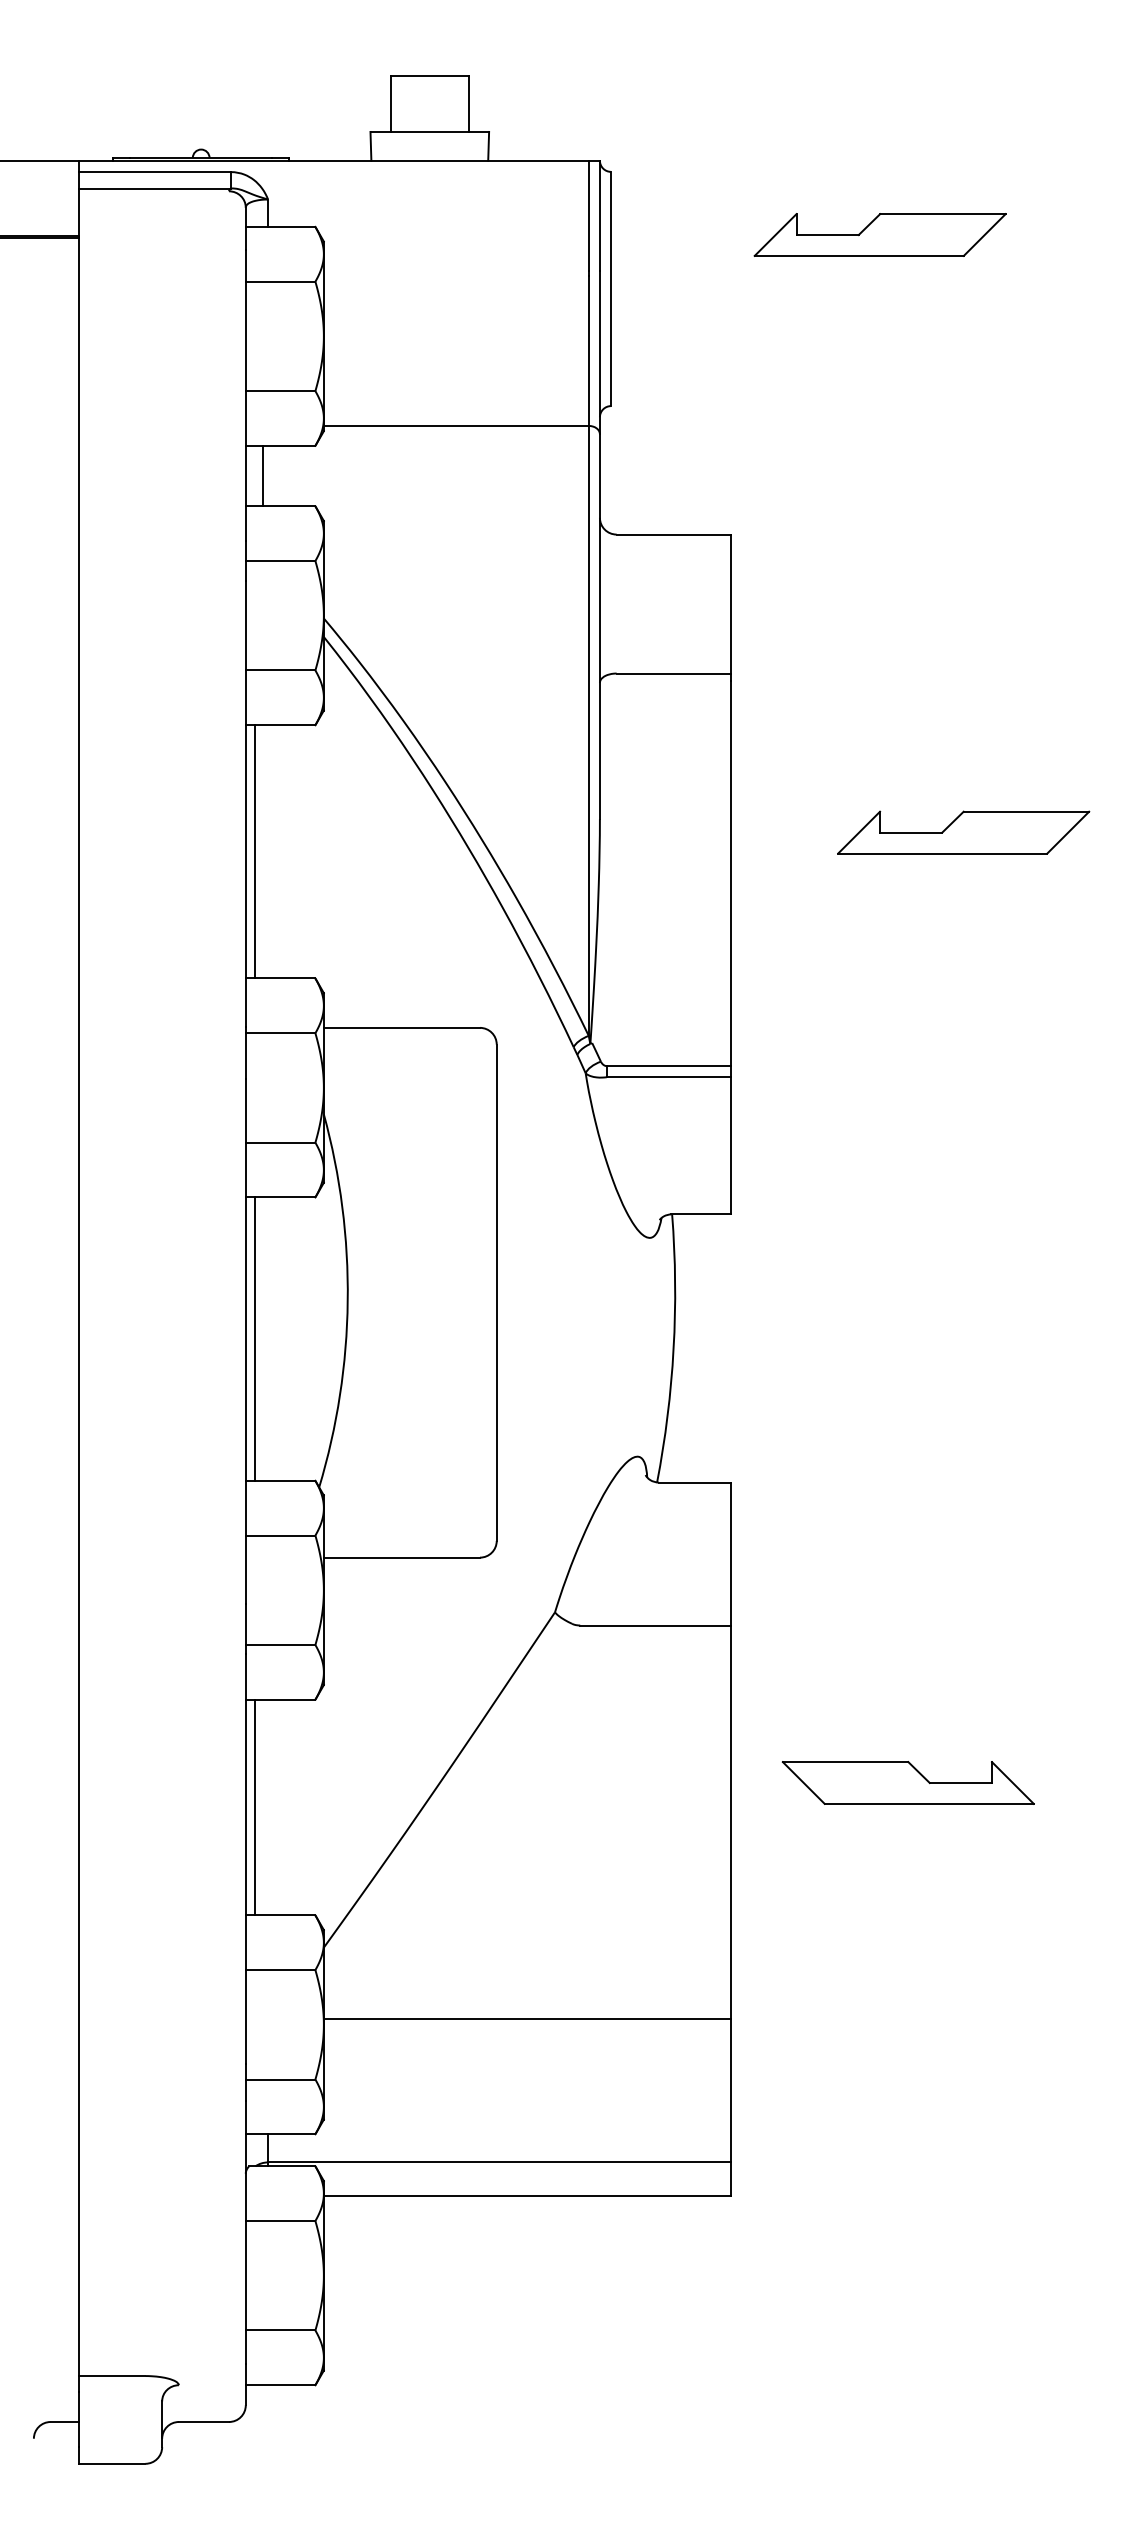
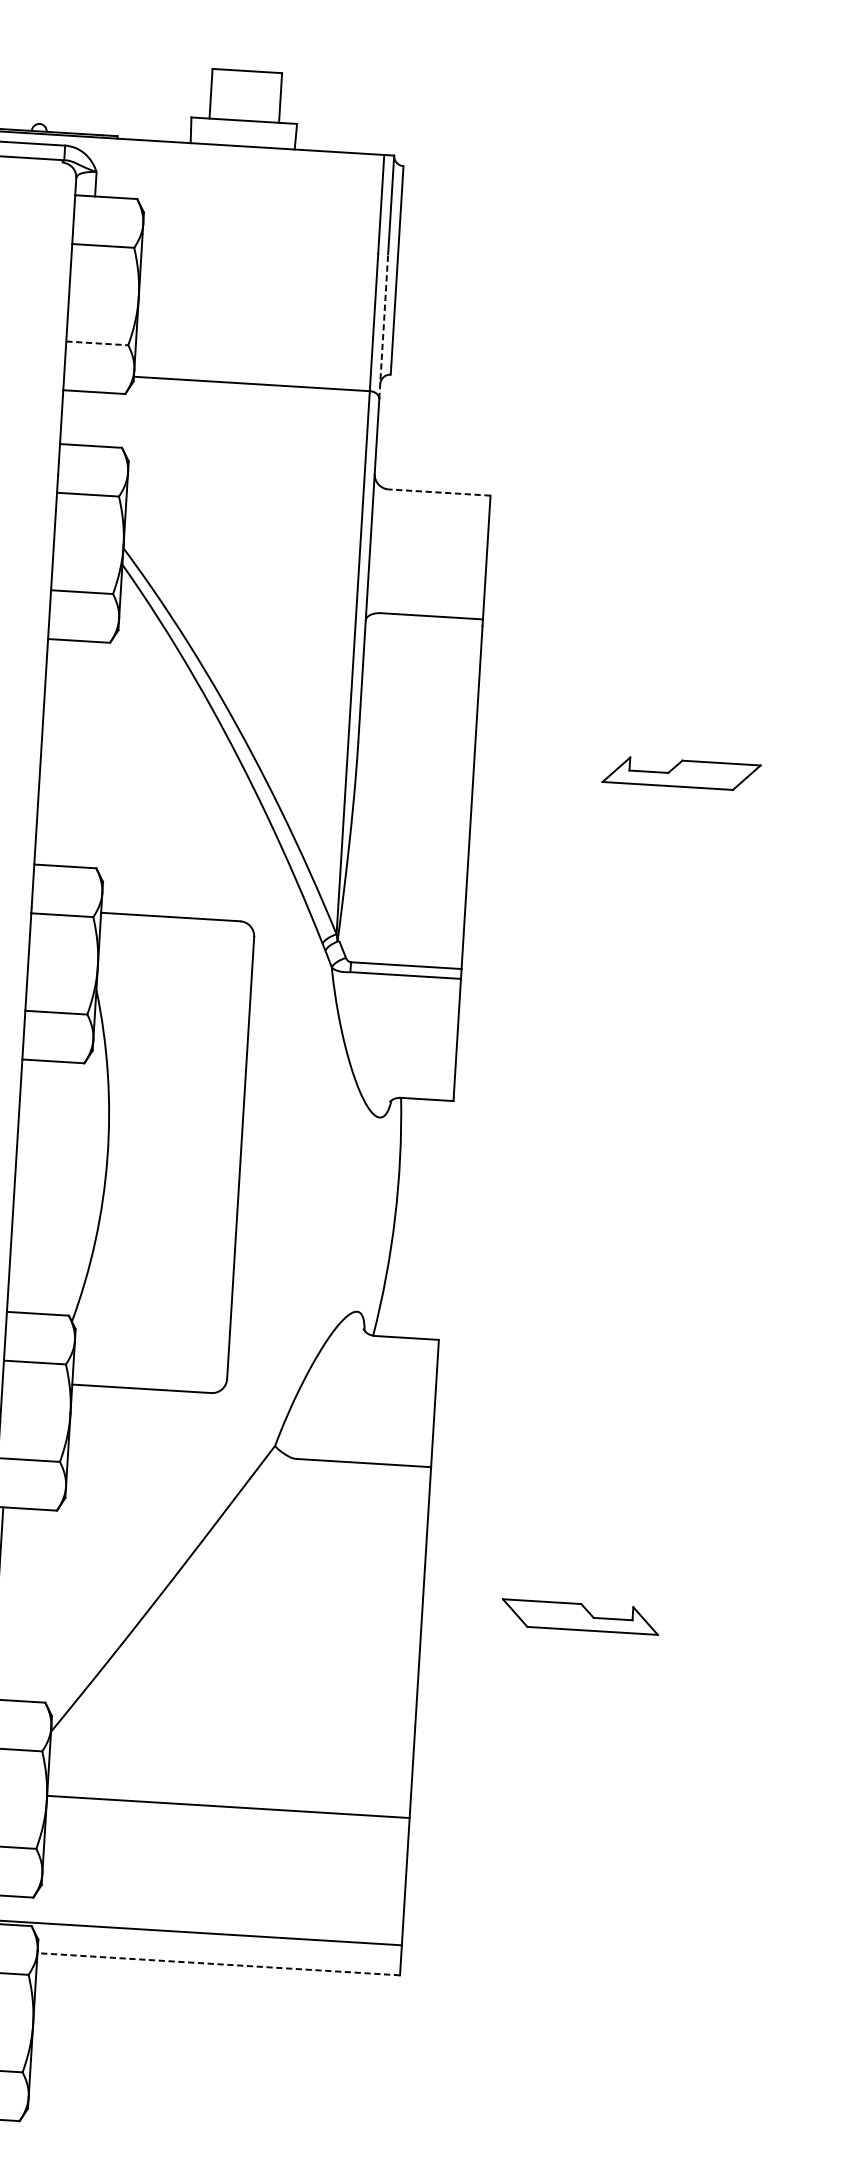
part: (879, 234) -> (639, 236), removed
line: (599, 352) -> (383, 326), solid -> dashed
line: (280, 391) -> (97, 343), solid -> dashed
line: (262, 475) -> (76, 417), removed
line: (673, 534) -> (439, 492), solid -> dashed
part: (963, 832) -> (681, 773), size x0.7
line: (255, 851) -> (49, 751), removed
line: (255, 1338) -> (23, 1185), removed
part: (907, 1782) -> (579, 1616), size x0.7
line: (527, 2196) -> (218, 1964), solid -> dashed

